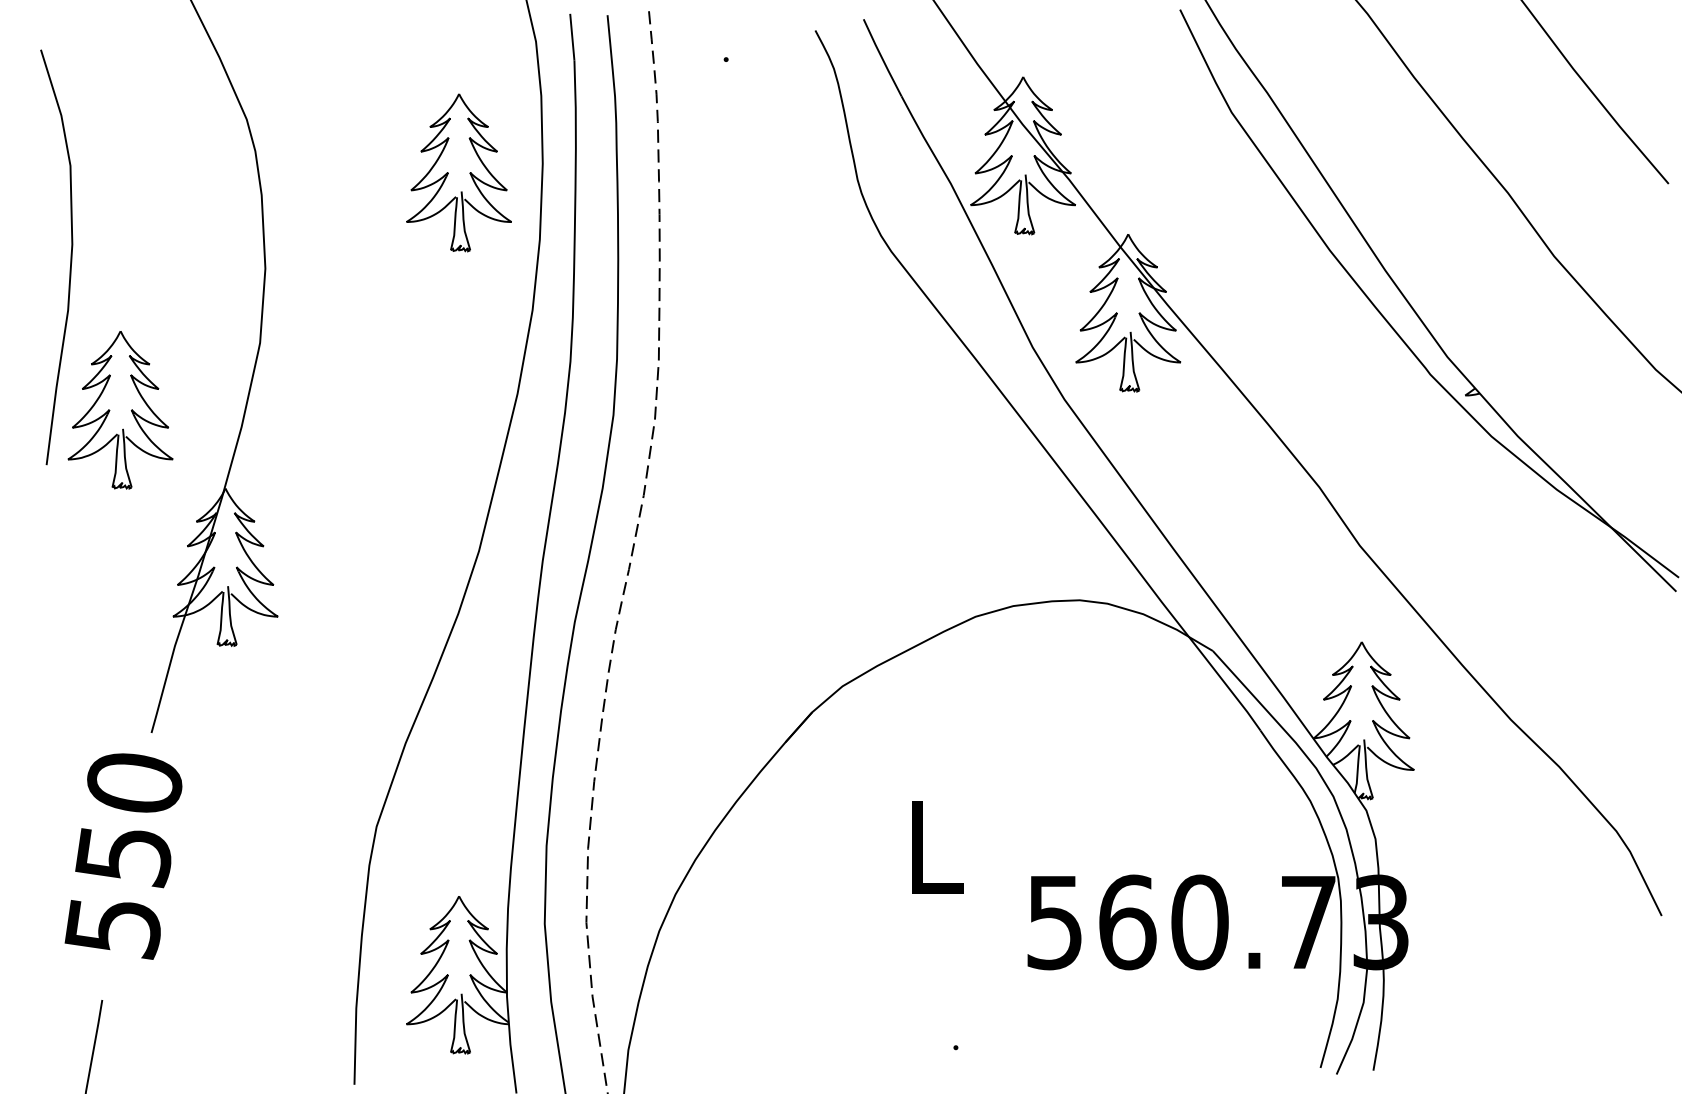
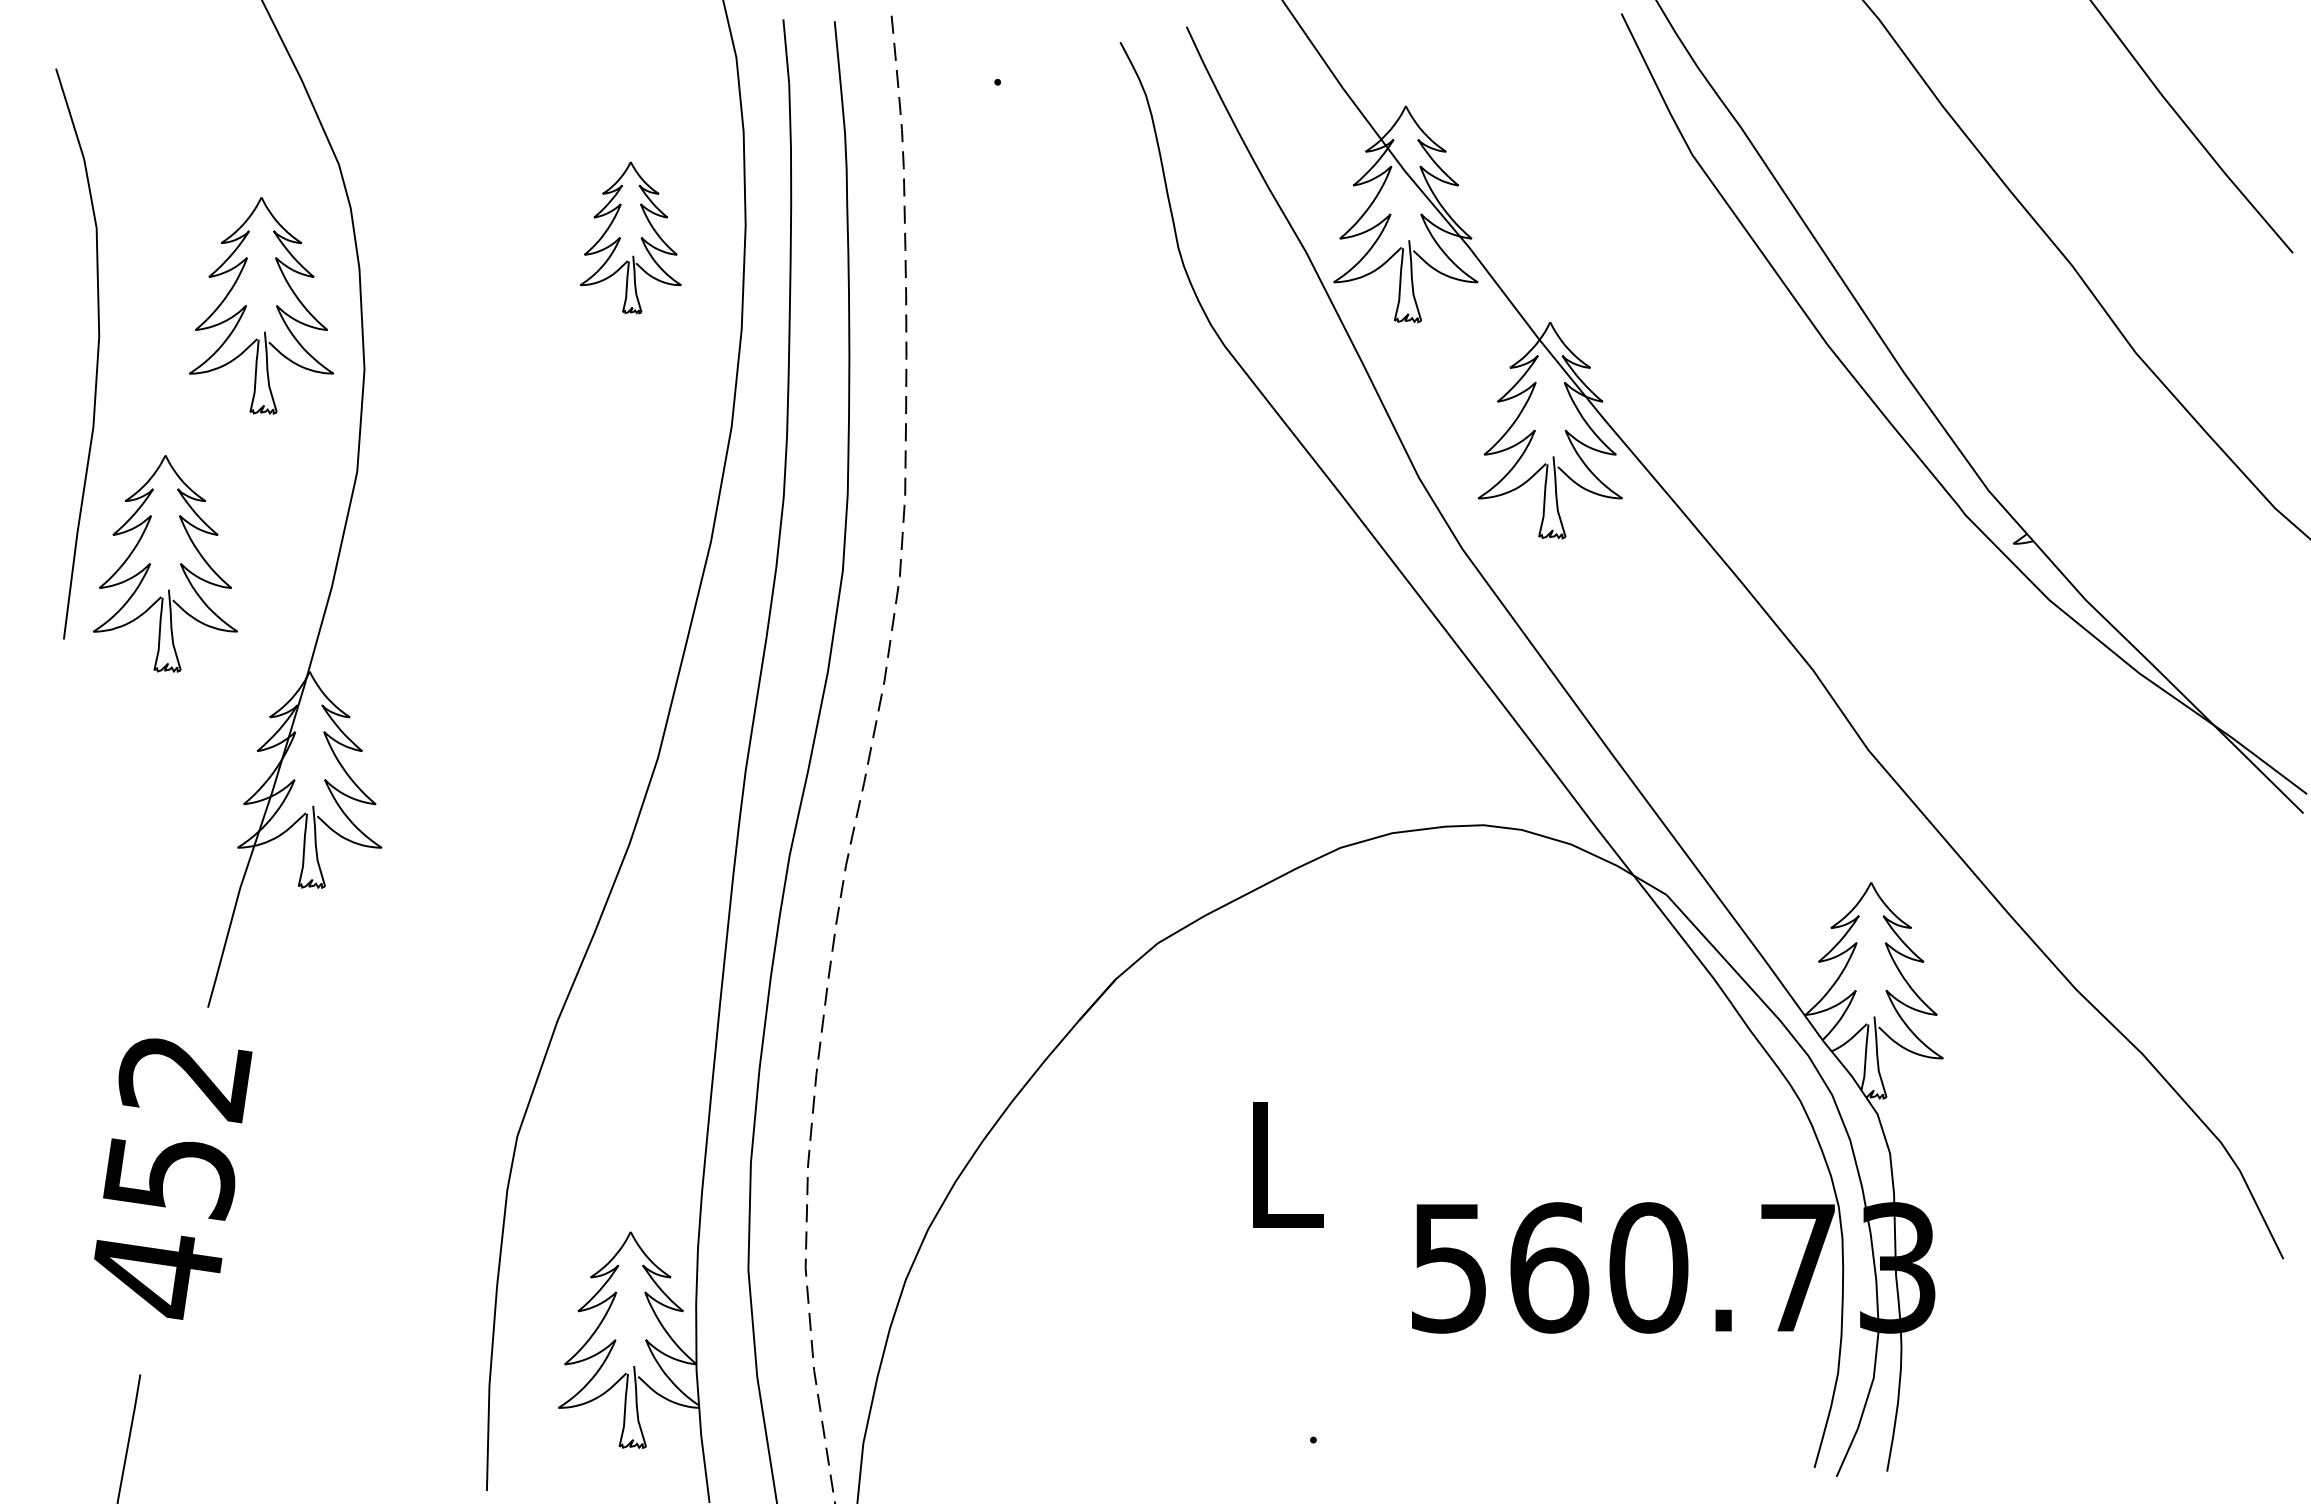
part: (458, 172) -> (630, 237), size x0.7
part: (179, 222) -> (246, 305), added
text: (124, 856) -> (170, 1177), 550 -> 452

